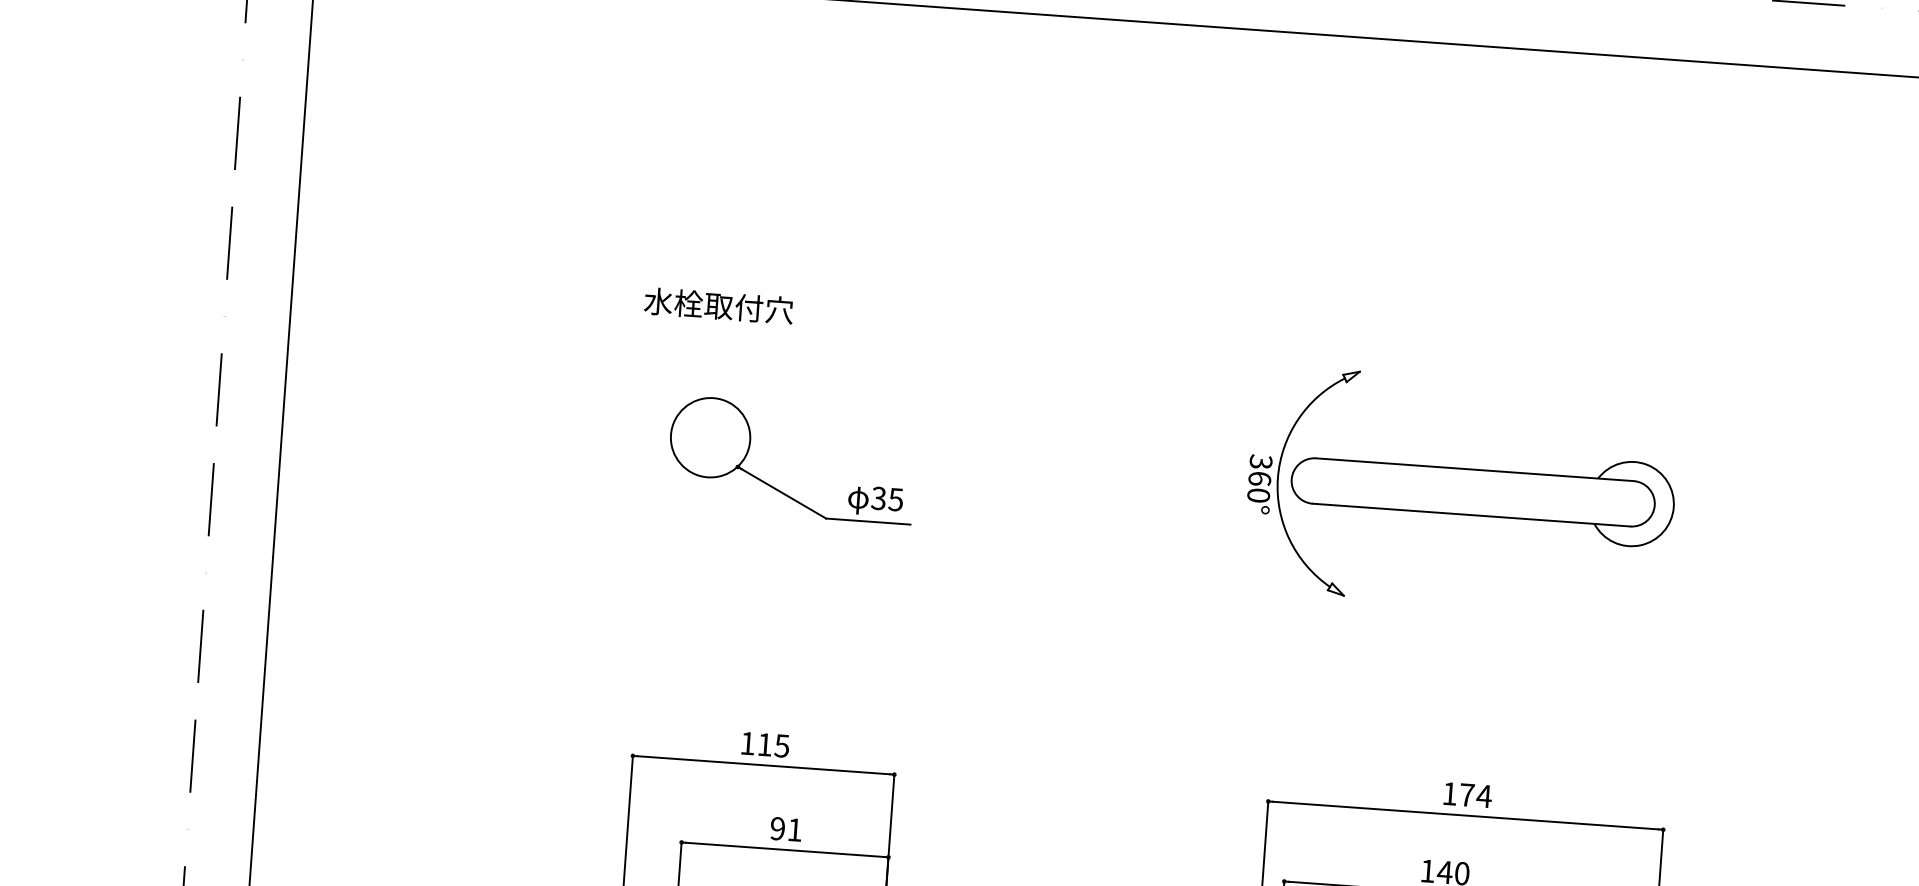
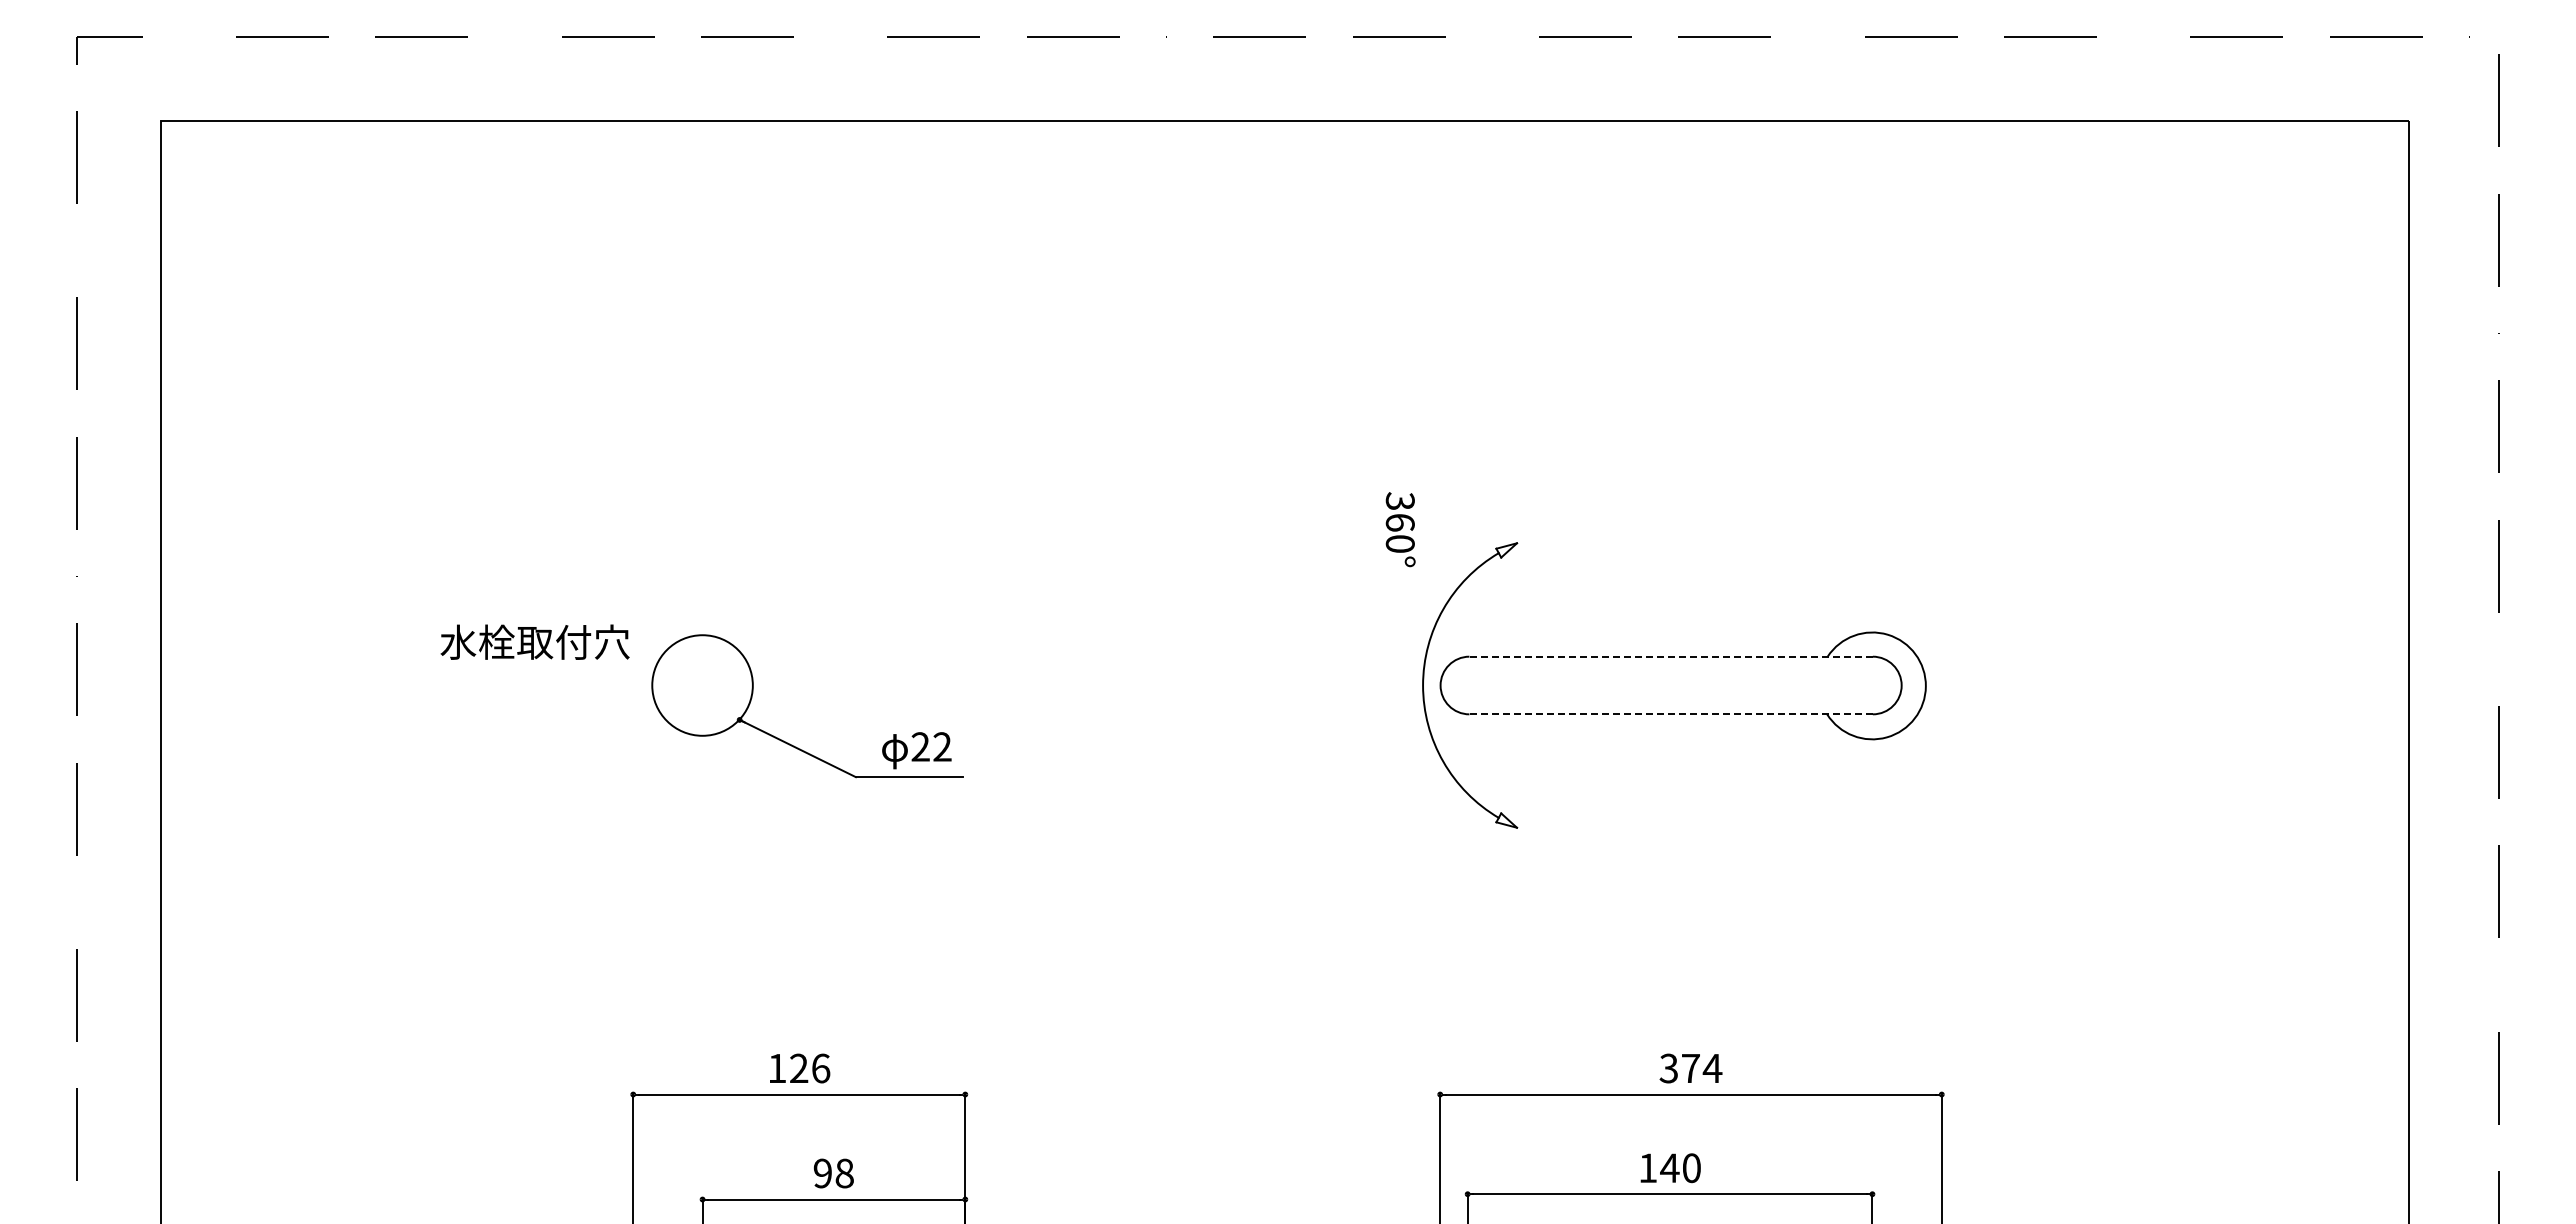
text: (718, 305) -> (534, 641), moved
line: (1475, 469) -> (1671, 656), solid -> dashed
text: (1259, 484) -> (1400, 529), moved
text: (887, 498) -> (931, 746), 35 -> 22
line: (1471, 515) -> (1671, 714), solid -> dashed
text: (773, 745) -> (810, 1068), 115 -> 126
text: (1449, 793) -> (1668, 1068), 174 -> 374
text: (794, 829) -> (844, 1173), 91 -> 98

